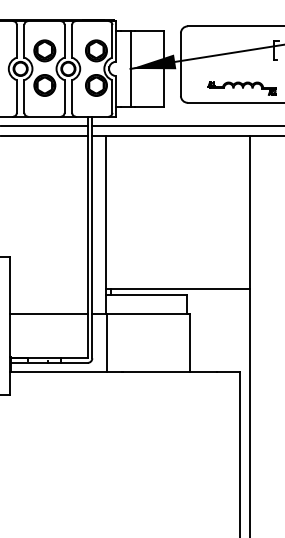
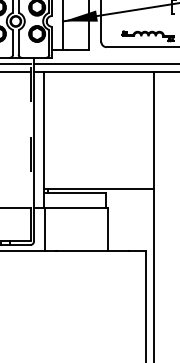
line: (87, 237) -> (30, 149), solid -> dashed

